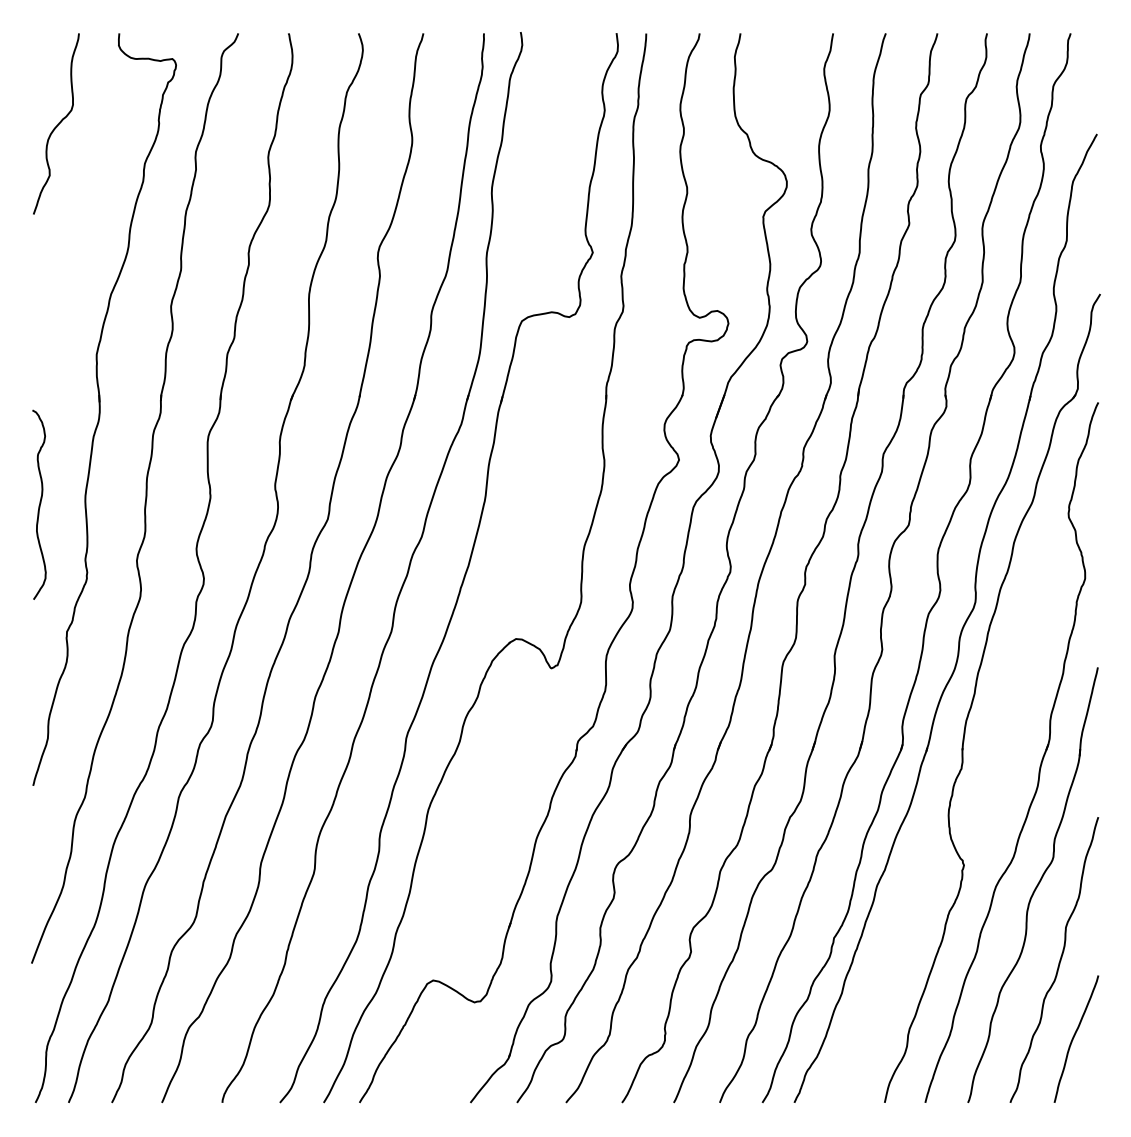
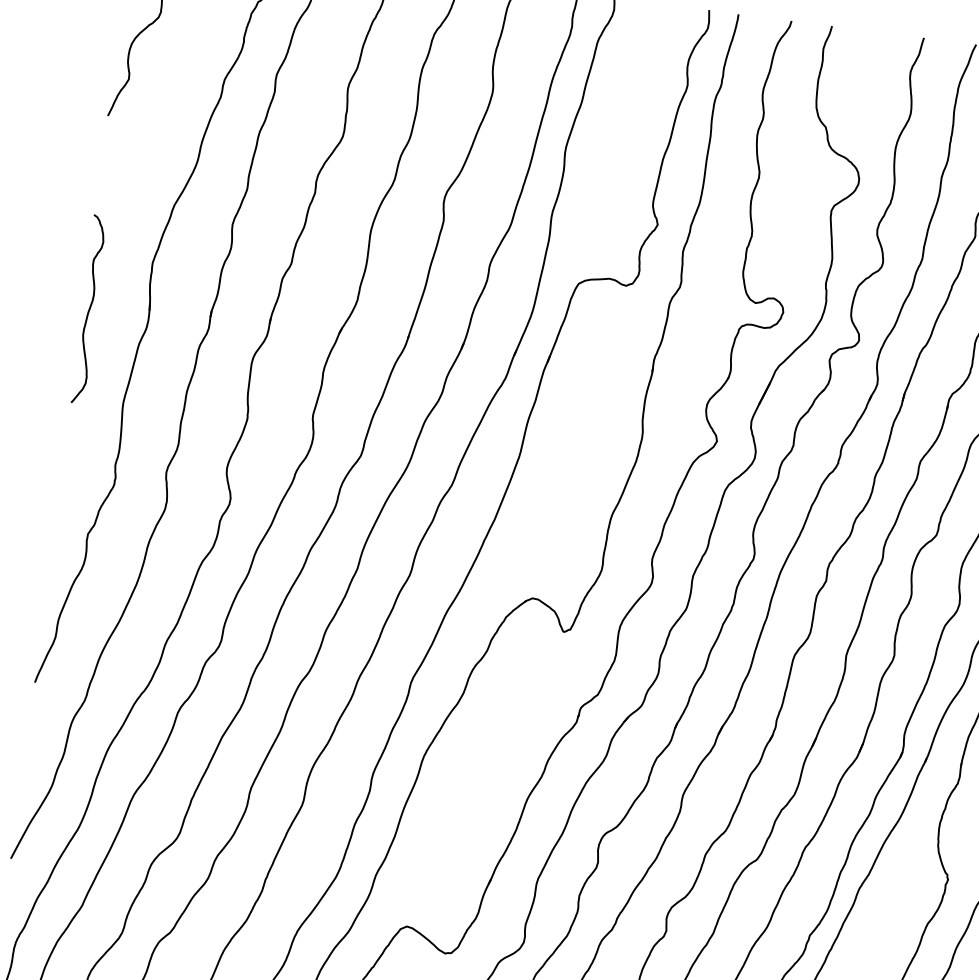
curve: (39, 504) -> (89, 309), moved

